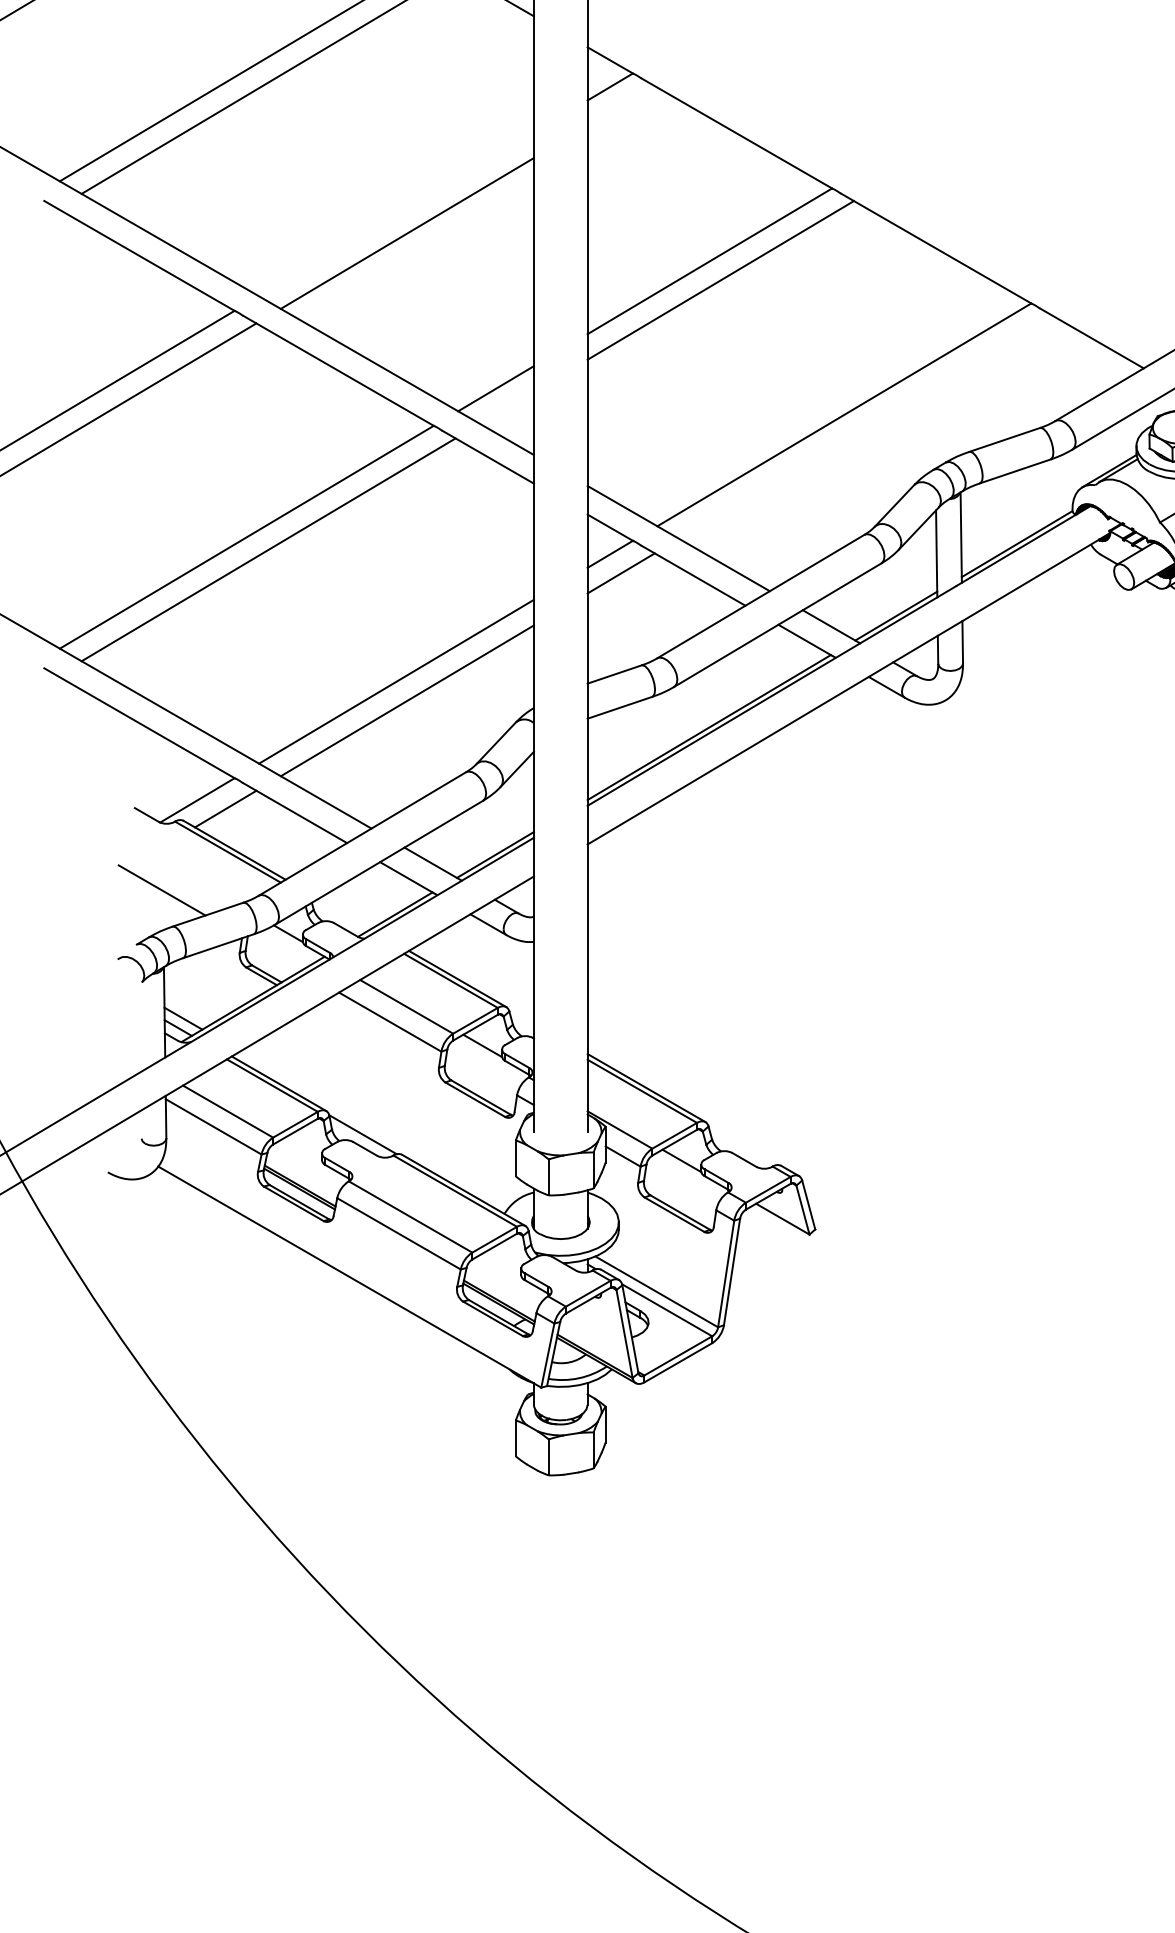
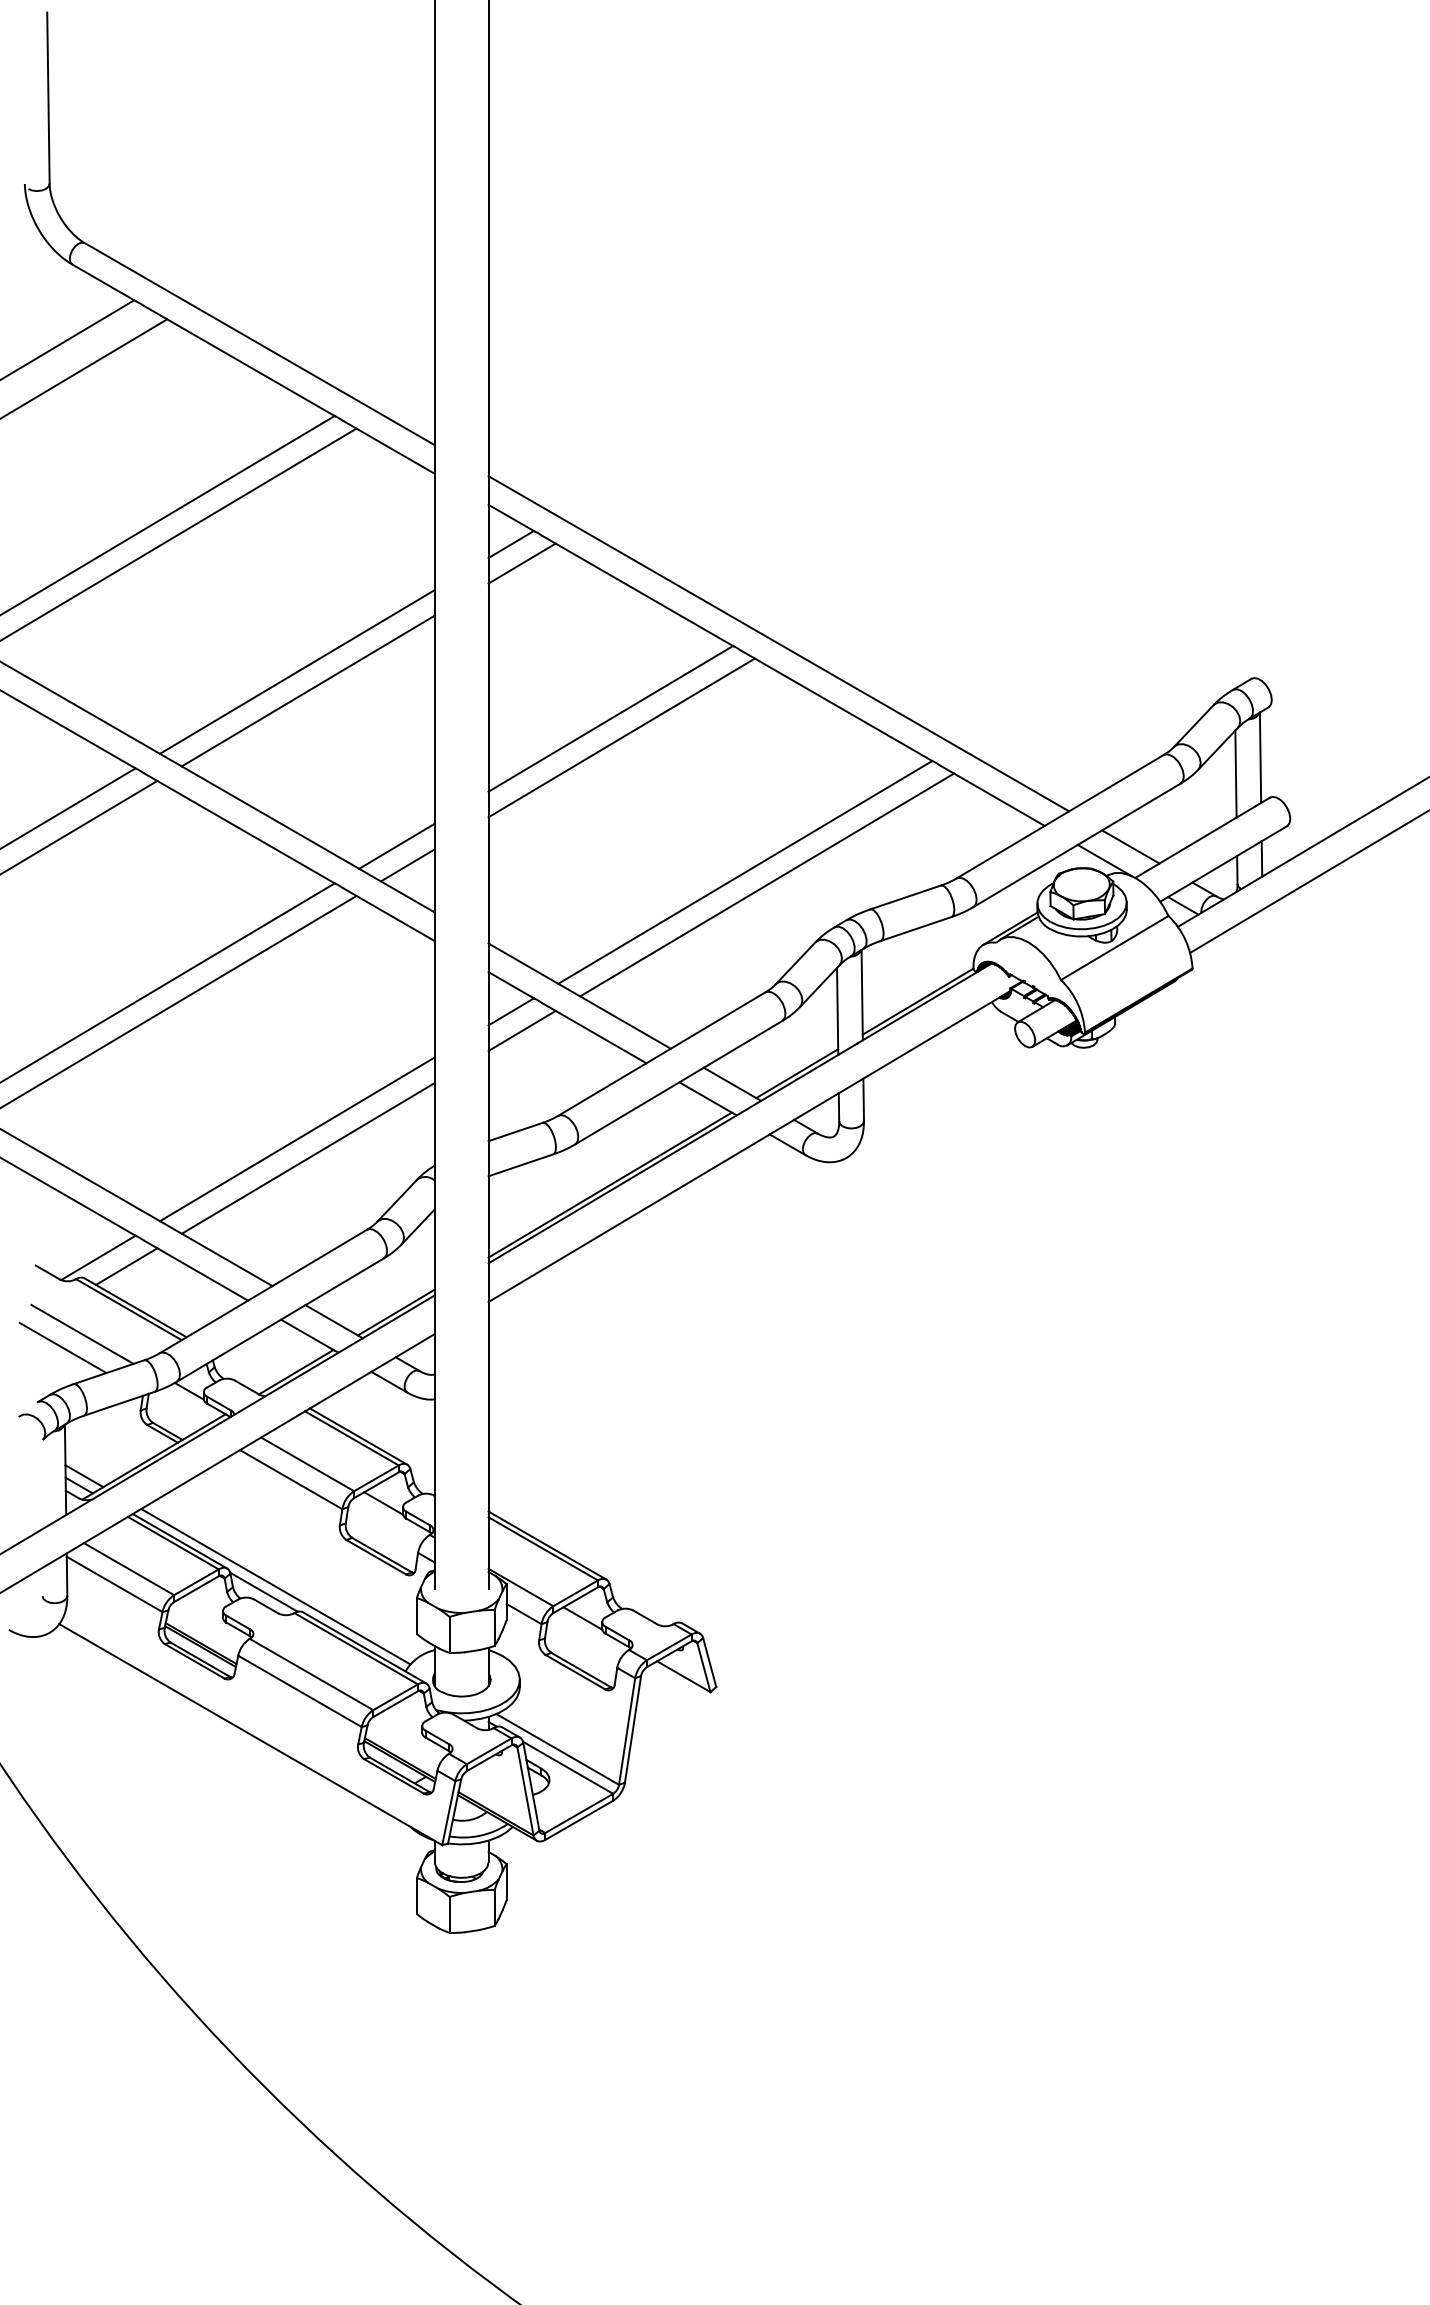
line: (620, 105) -> (521, 563), added
line: (877, 185) -> (778, 643), added
line: (395, 213) -> (296, 671), added
line: (506, 407) -> (407, 865), added
line: (866, 426) -> (767, 884), added
line: (181, 875) -> (82, 1333), added
line: (374, 1128) -> (275, 1586), added

